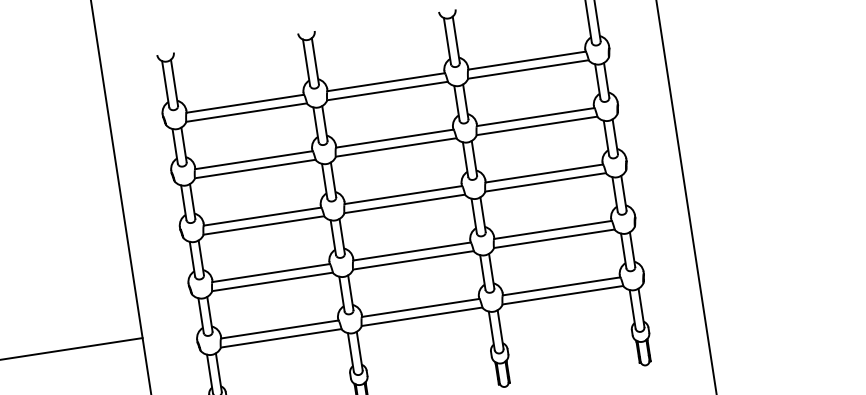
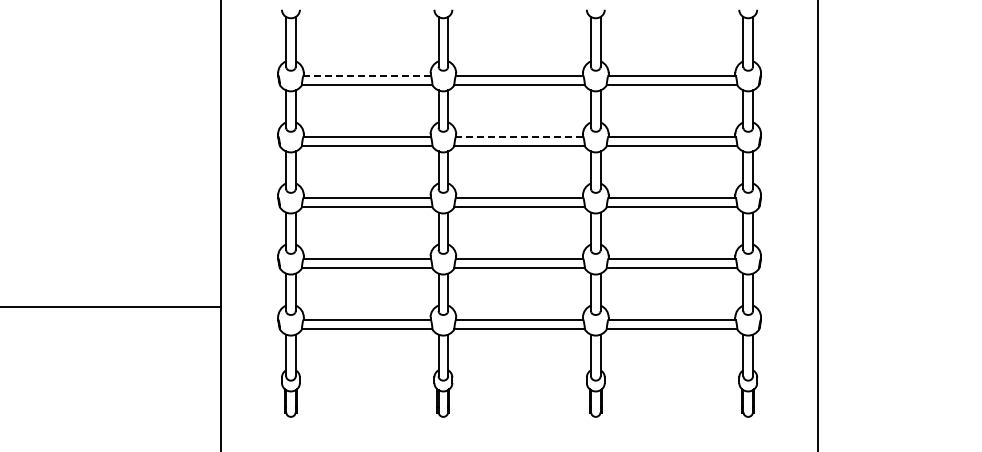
line: (245, 103) -> (367, 75), solid -> dashed
line: (394, 138) -> (519, 136), solid -> dashed

